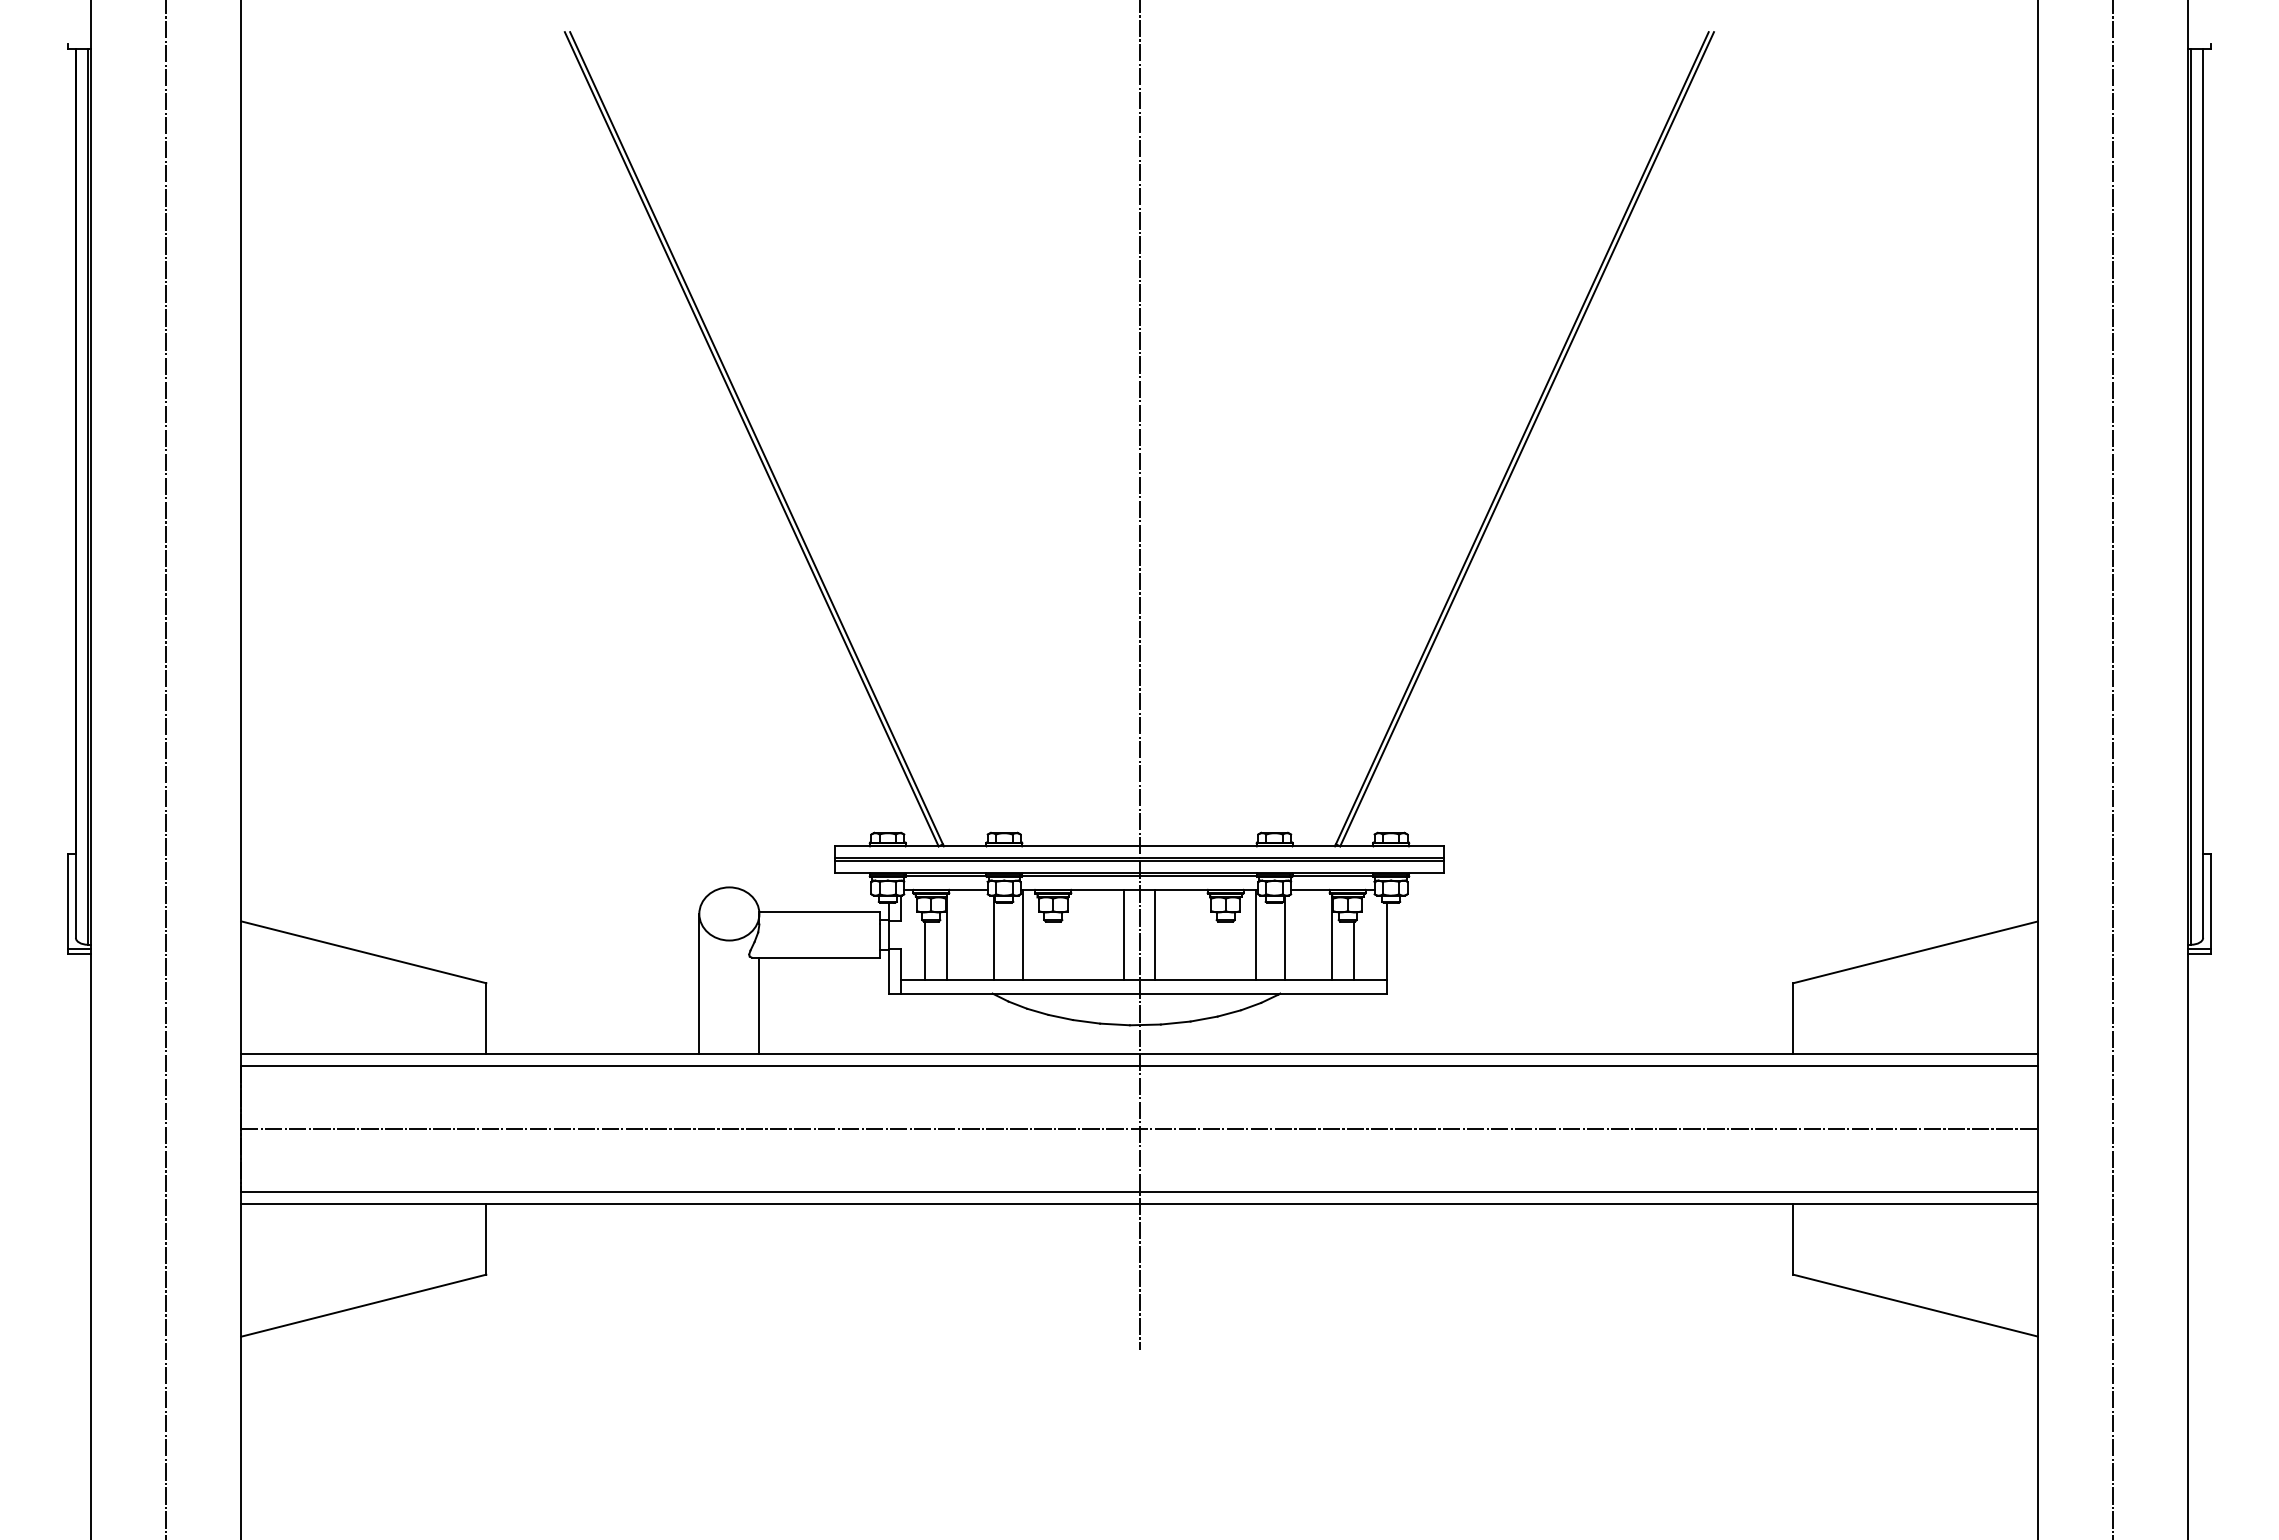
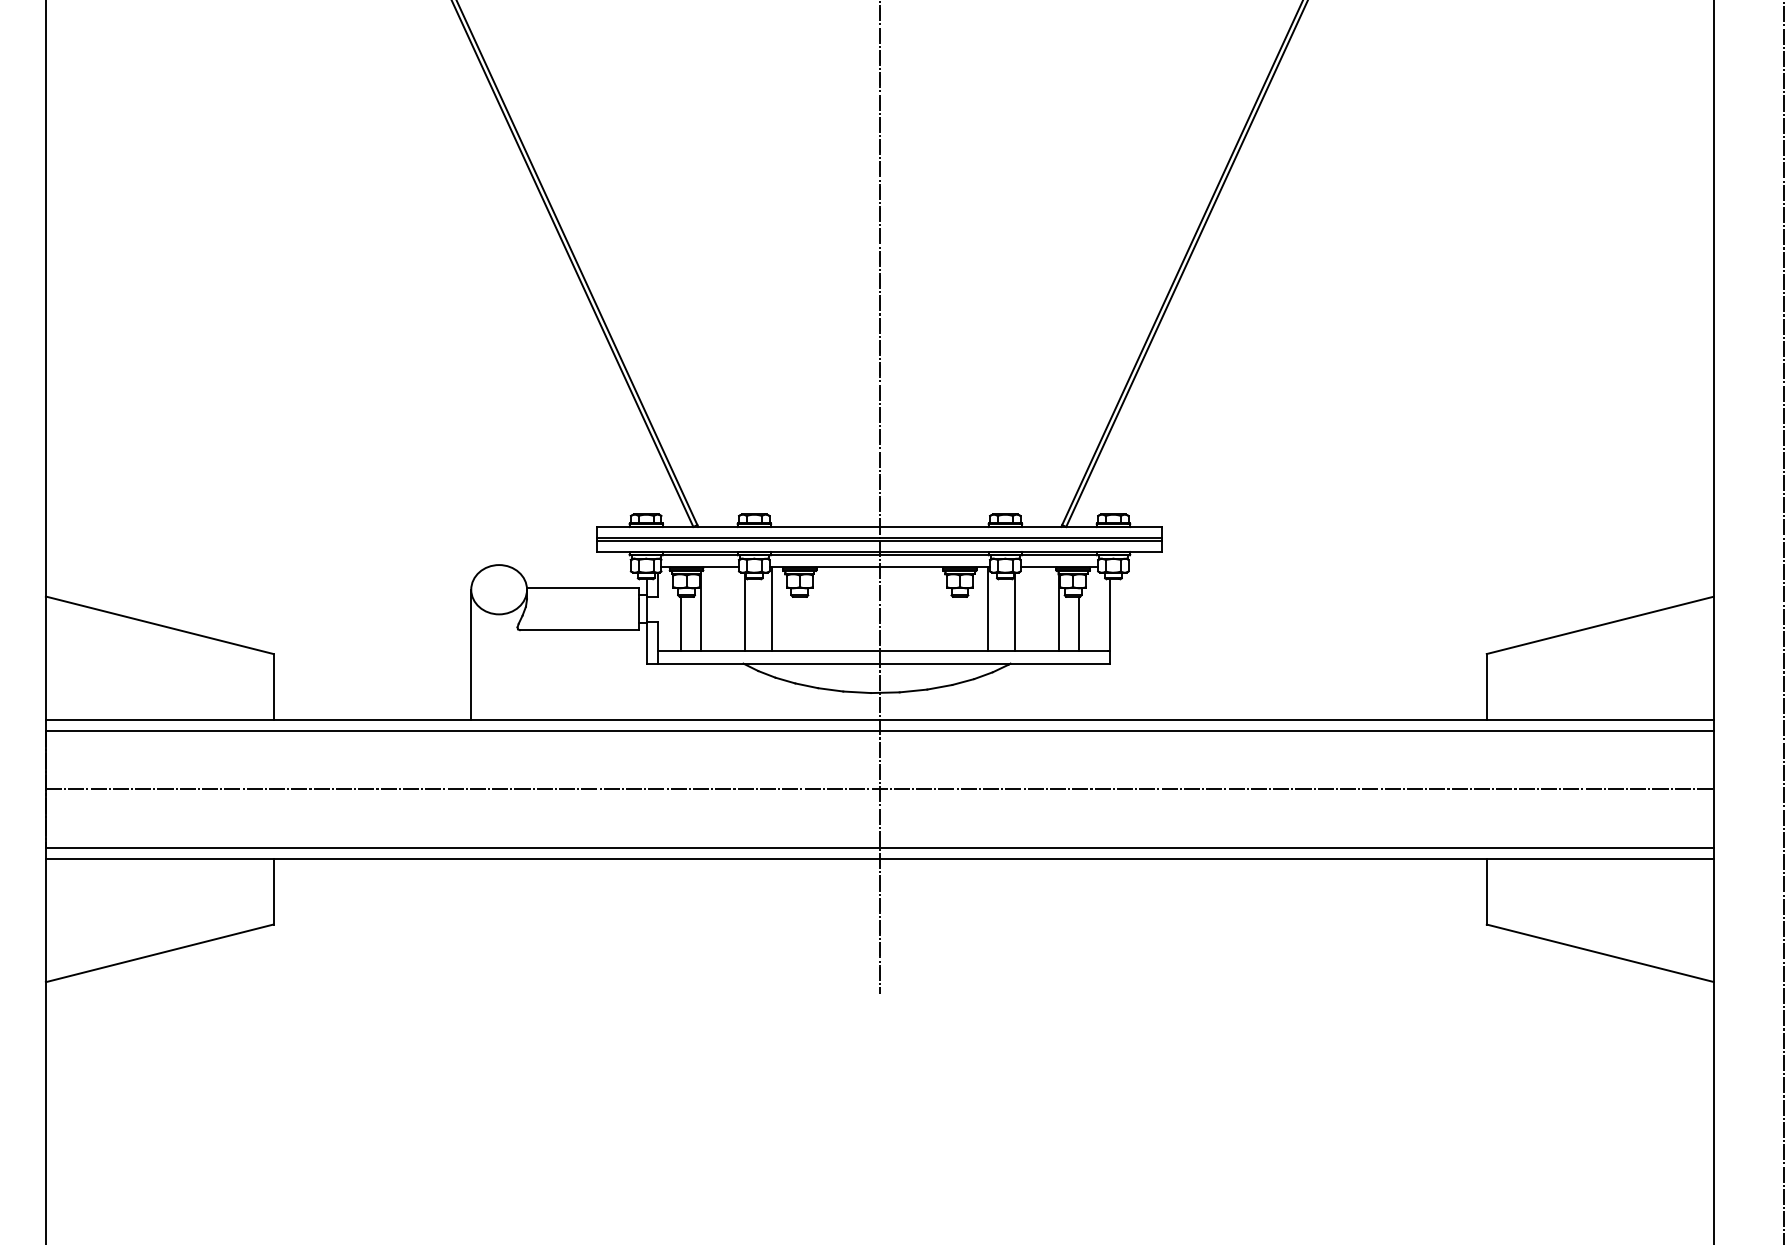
line: (1124, 934) -> (865, 608), removed
line: (1154, 934) -> (893, 608), removed
line: (759, 1005) -> (527, 674), removed

